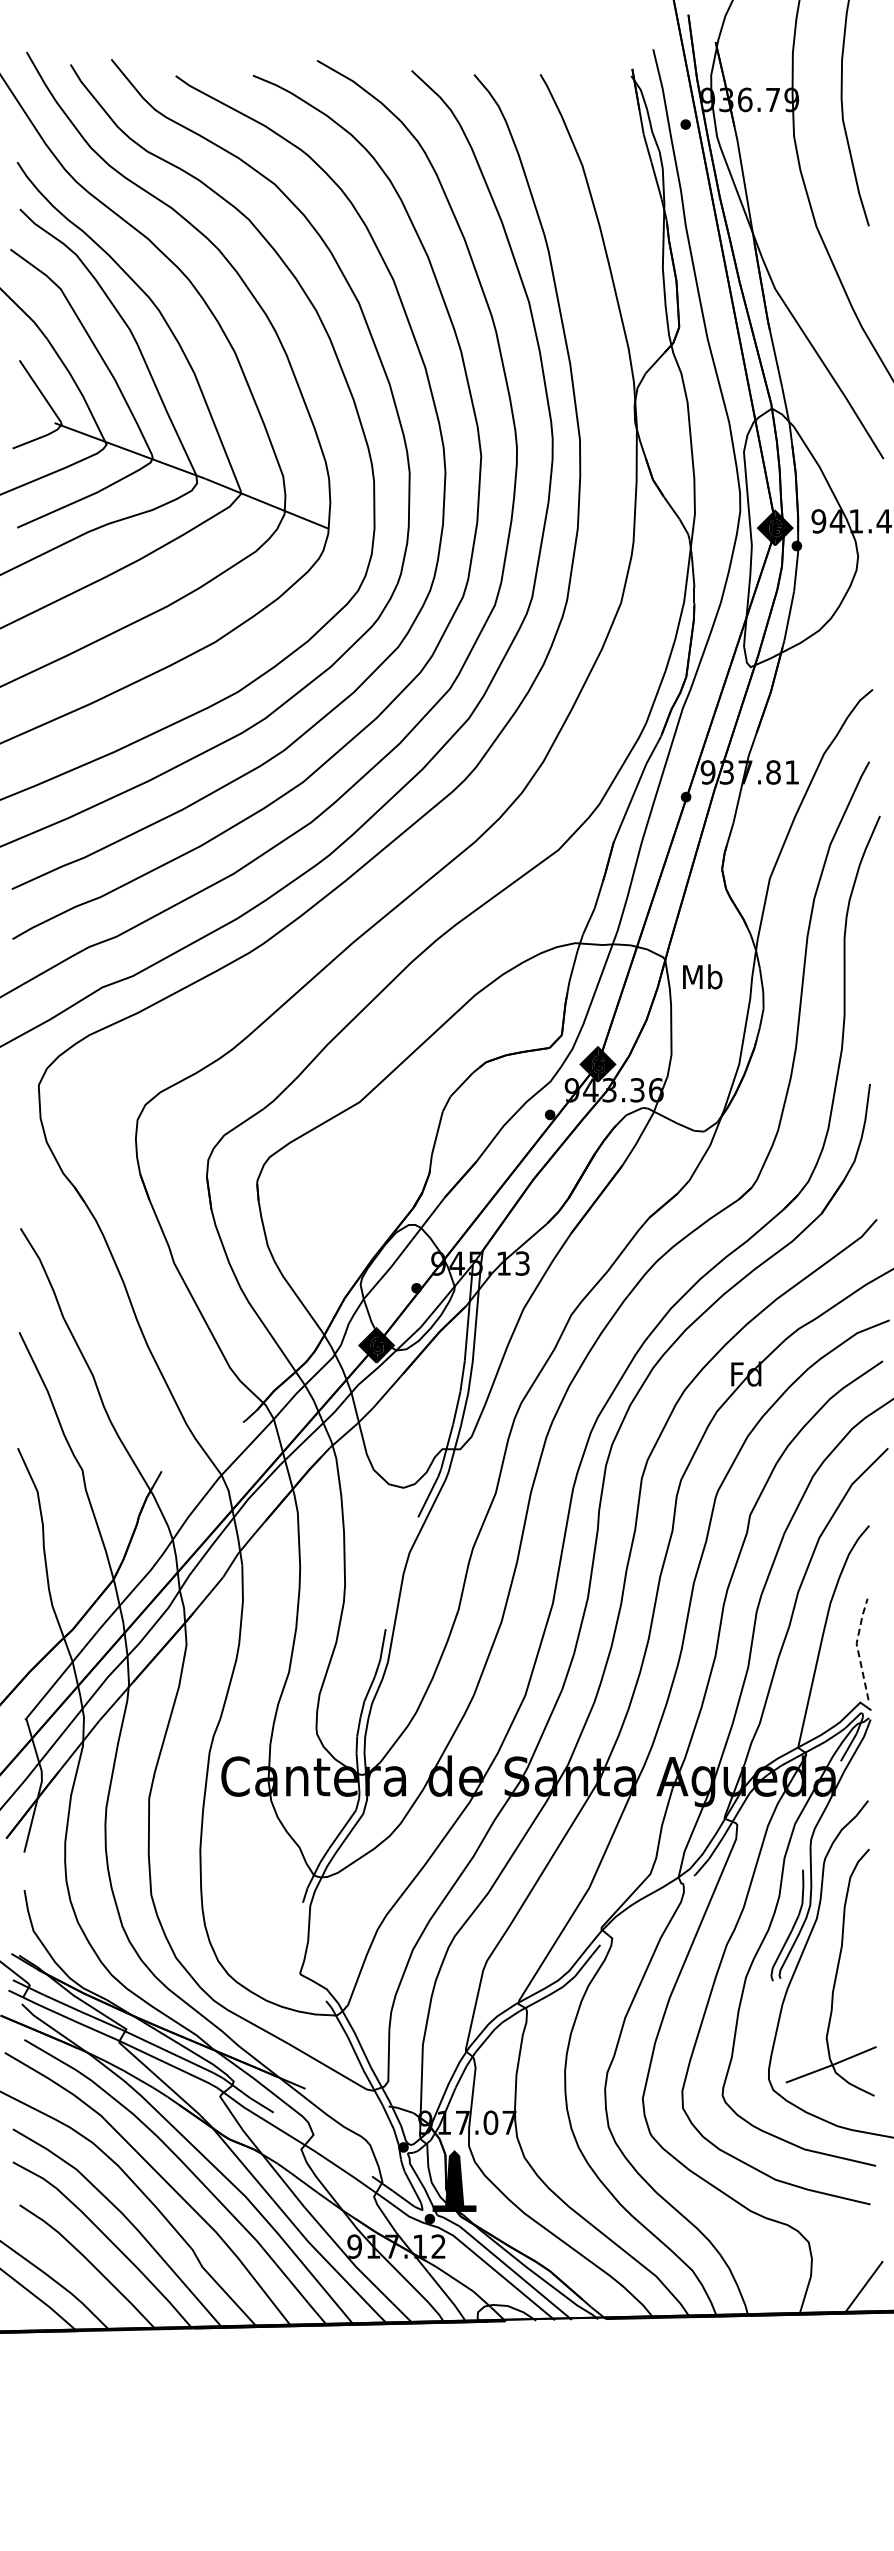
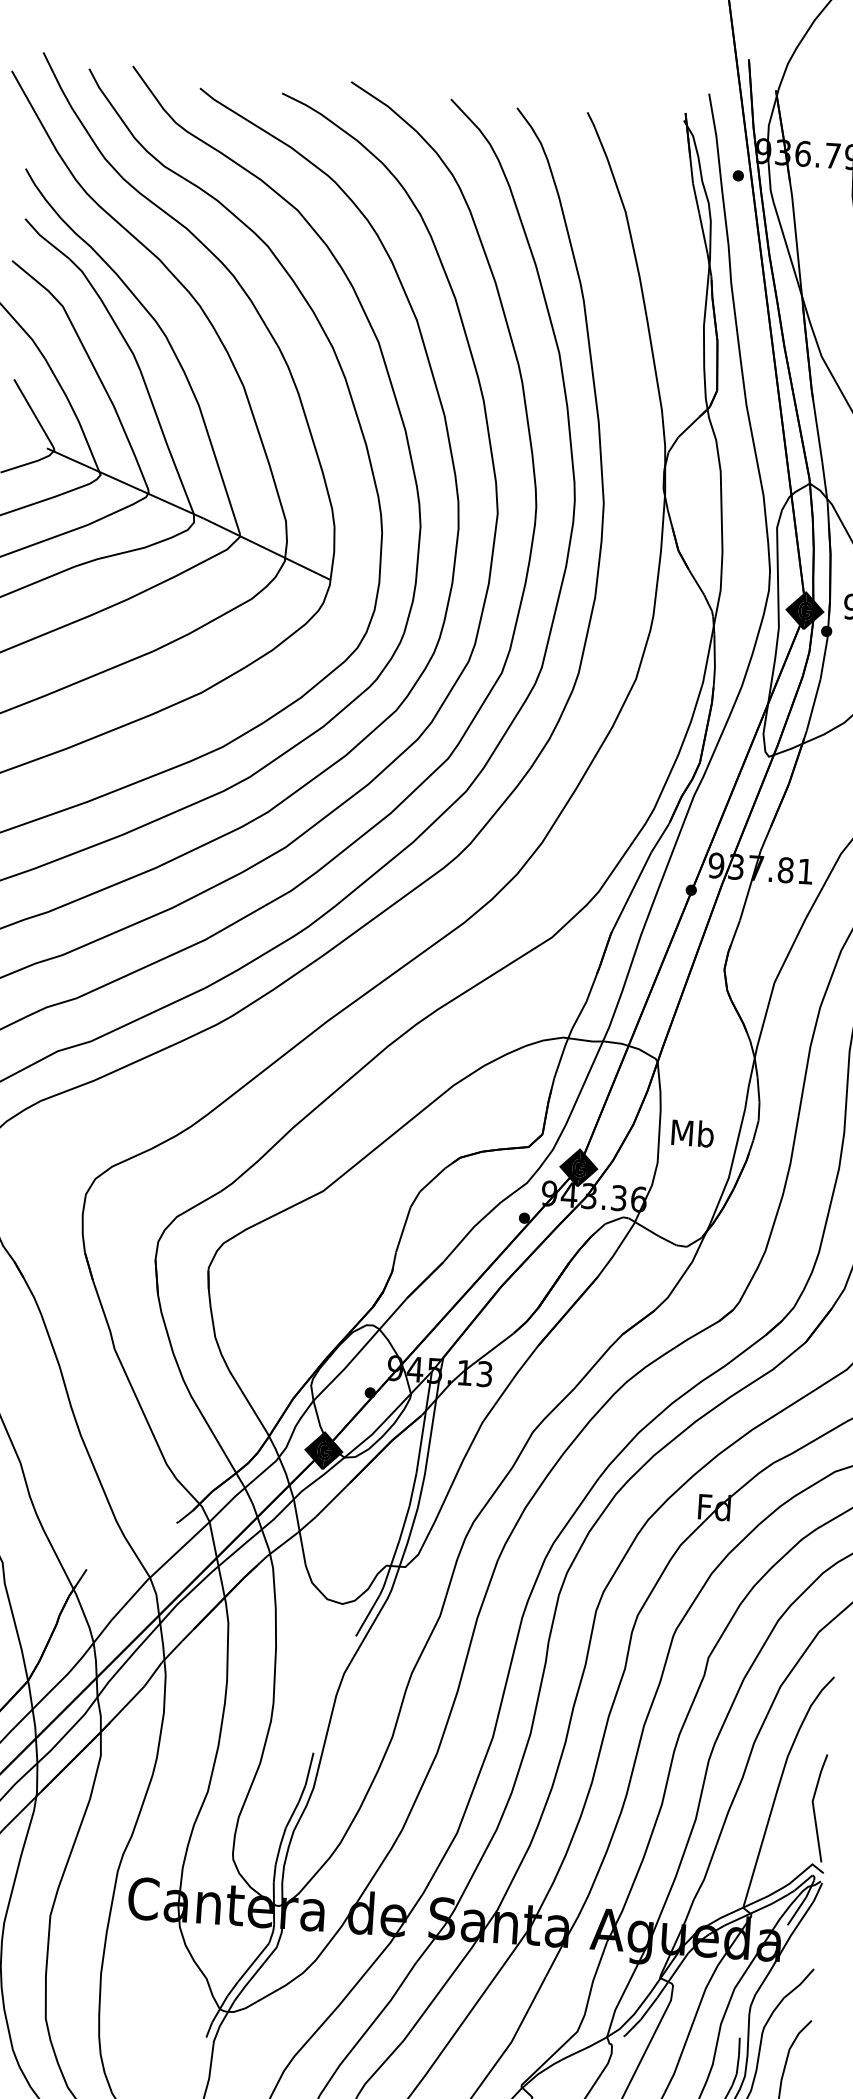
text: (702, 976) -> (692, 1132), moved
line: (857, 1647) -> (813, 1805), dashed -> solid

